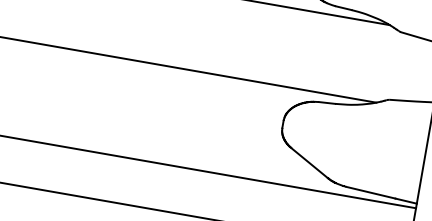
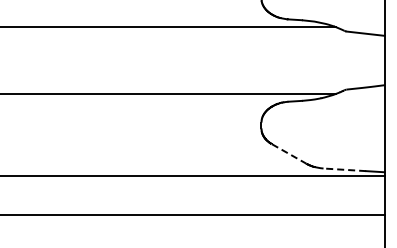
line: (309, 162) -> (289, 153), solid -> dashed
line: (370, 192) -> (344, 169), solid -> dashed

